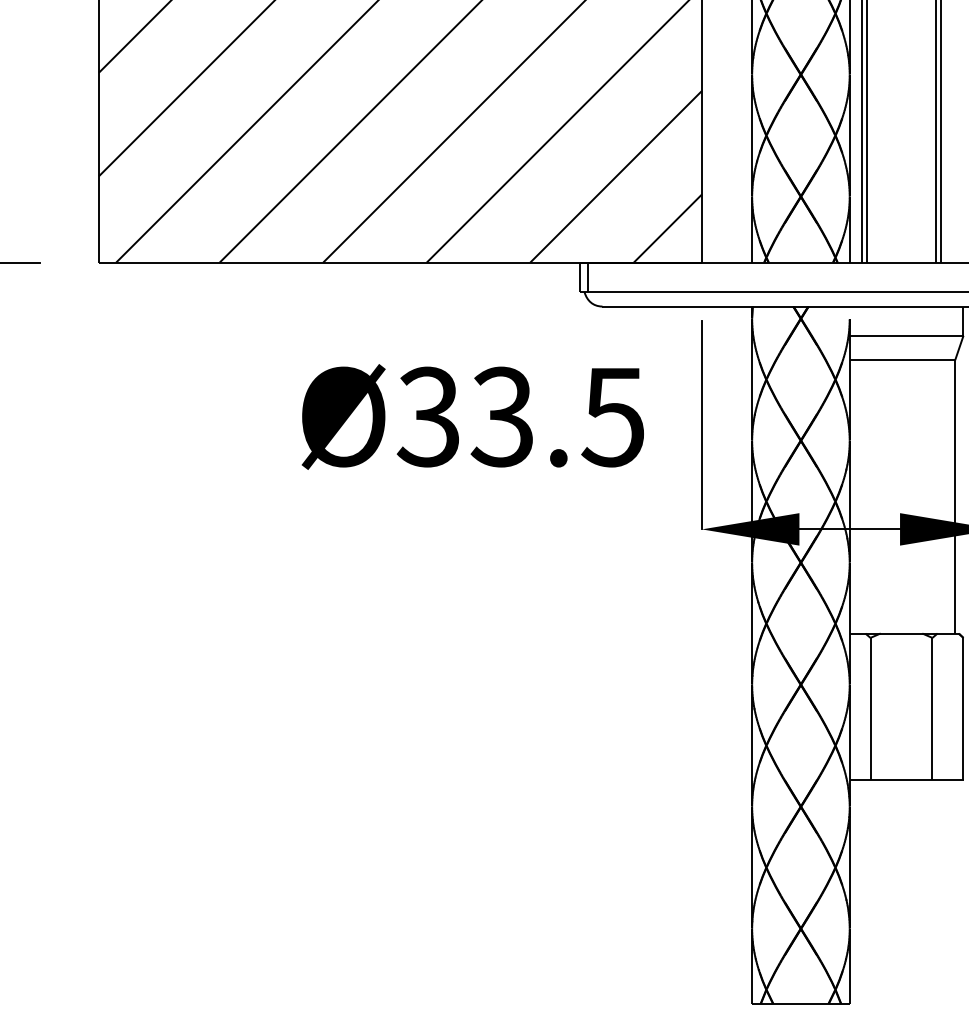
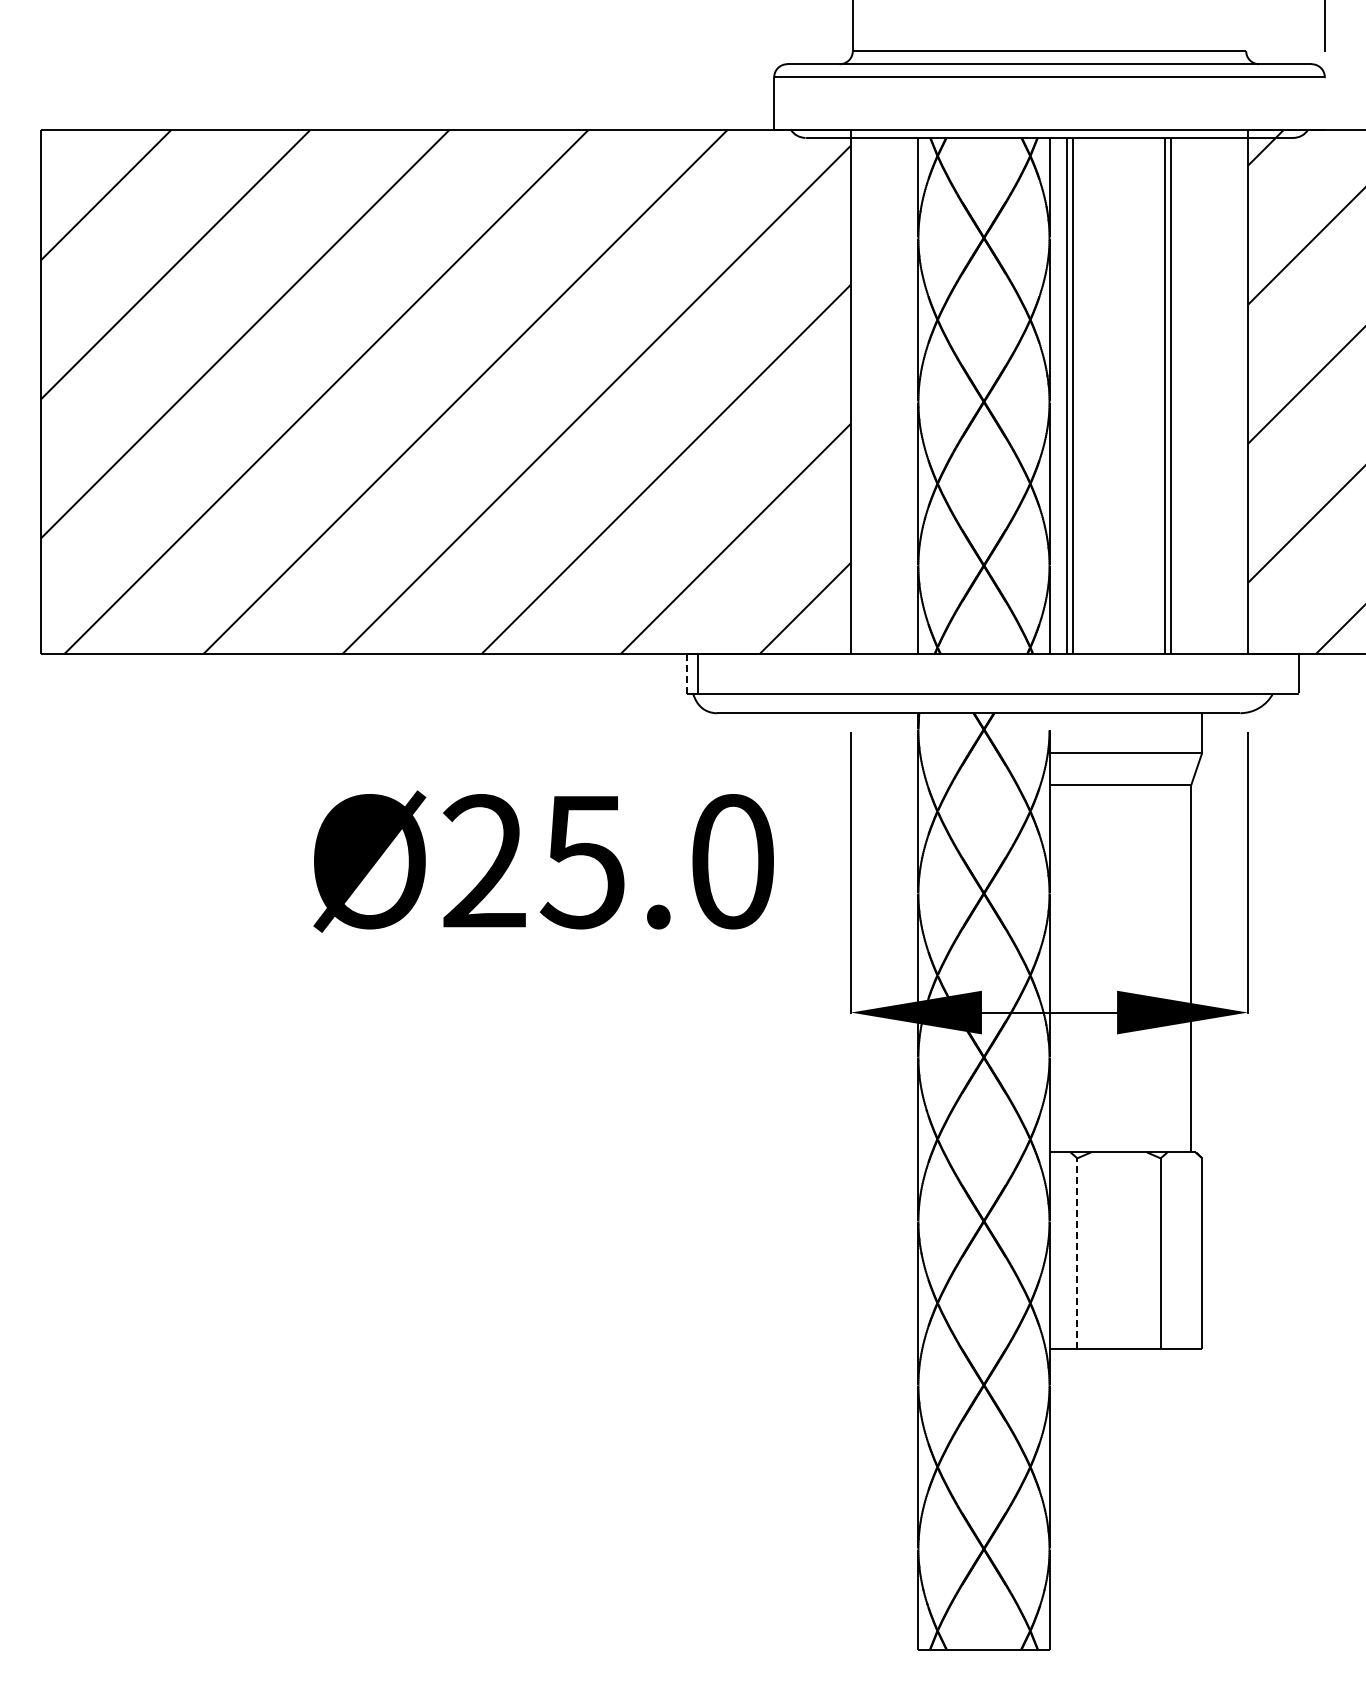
line: (580, 276) -> (687, 673), solid -> dashed
text: (520, 416) -> (607, 861), Ø33.5 -> Ø25.0
line: (870, 708) -> (1077, 1253), solid -> dashed

